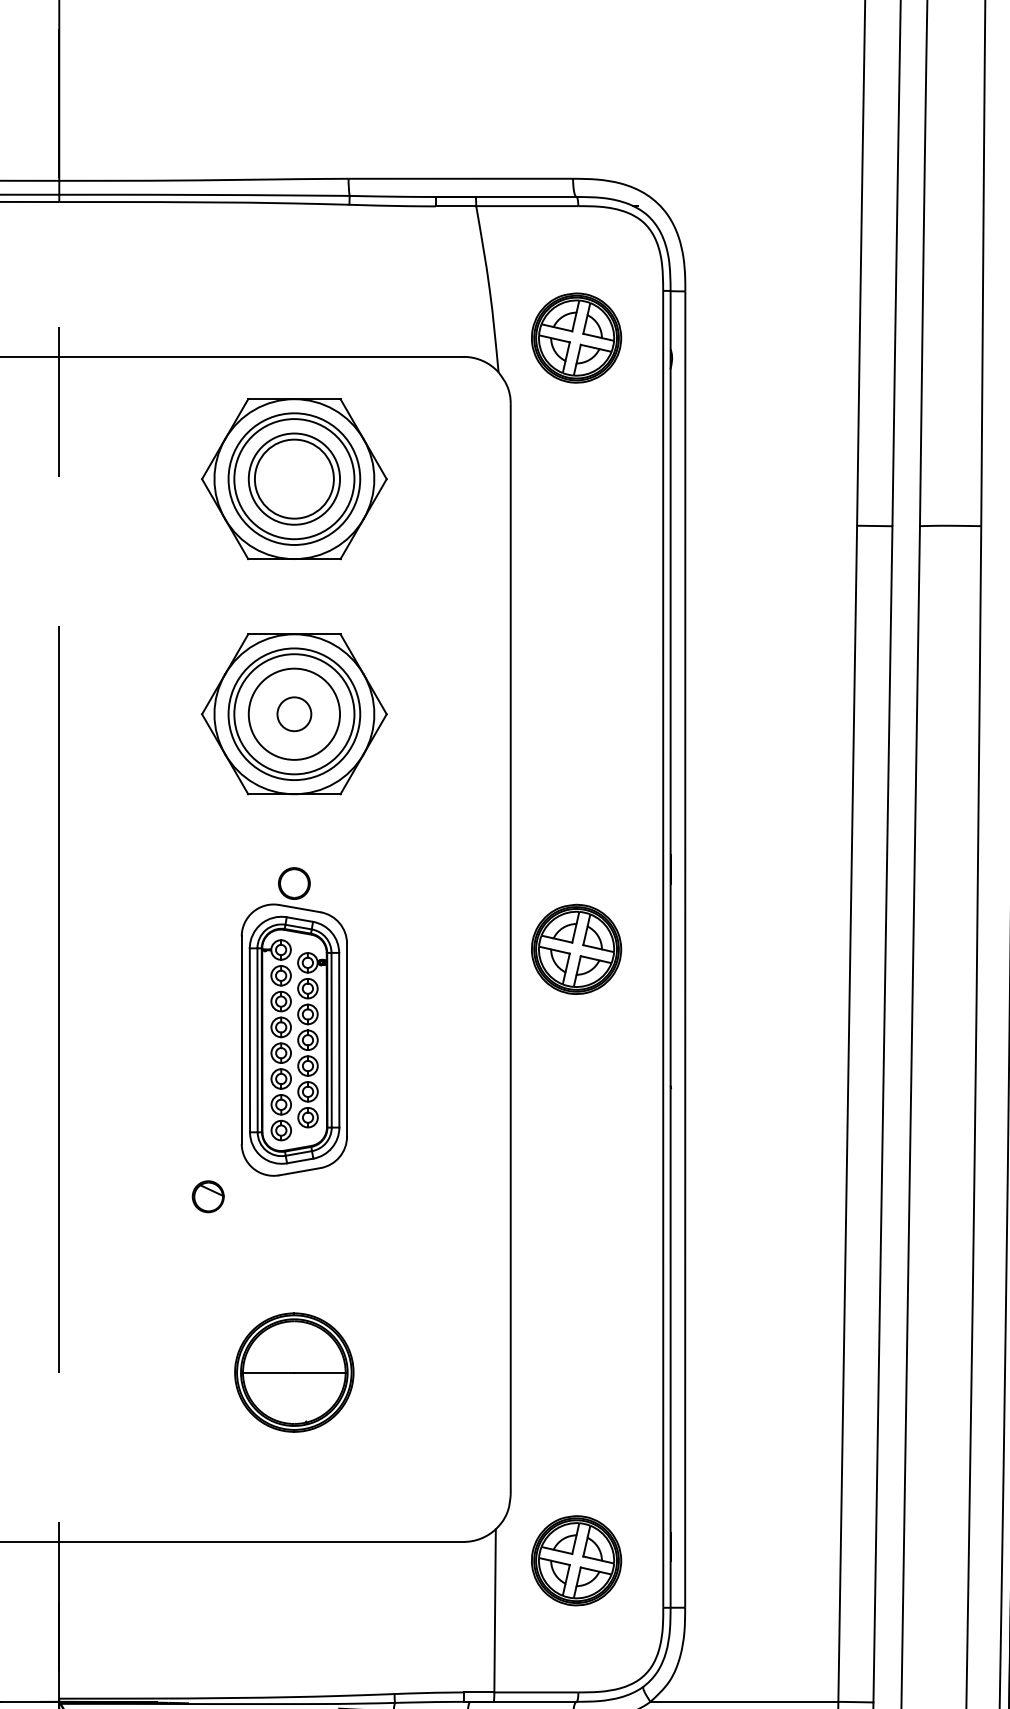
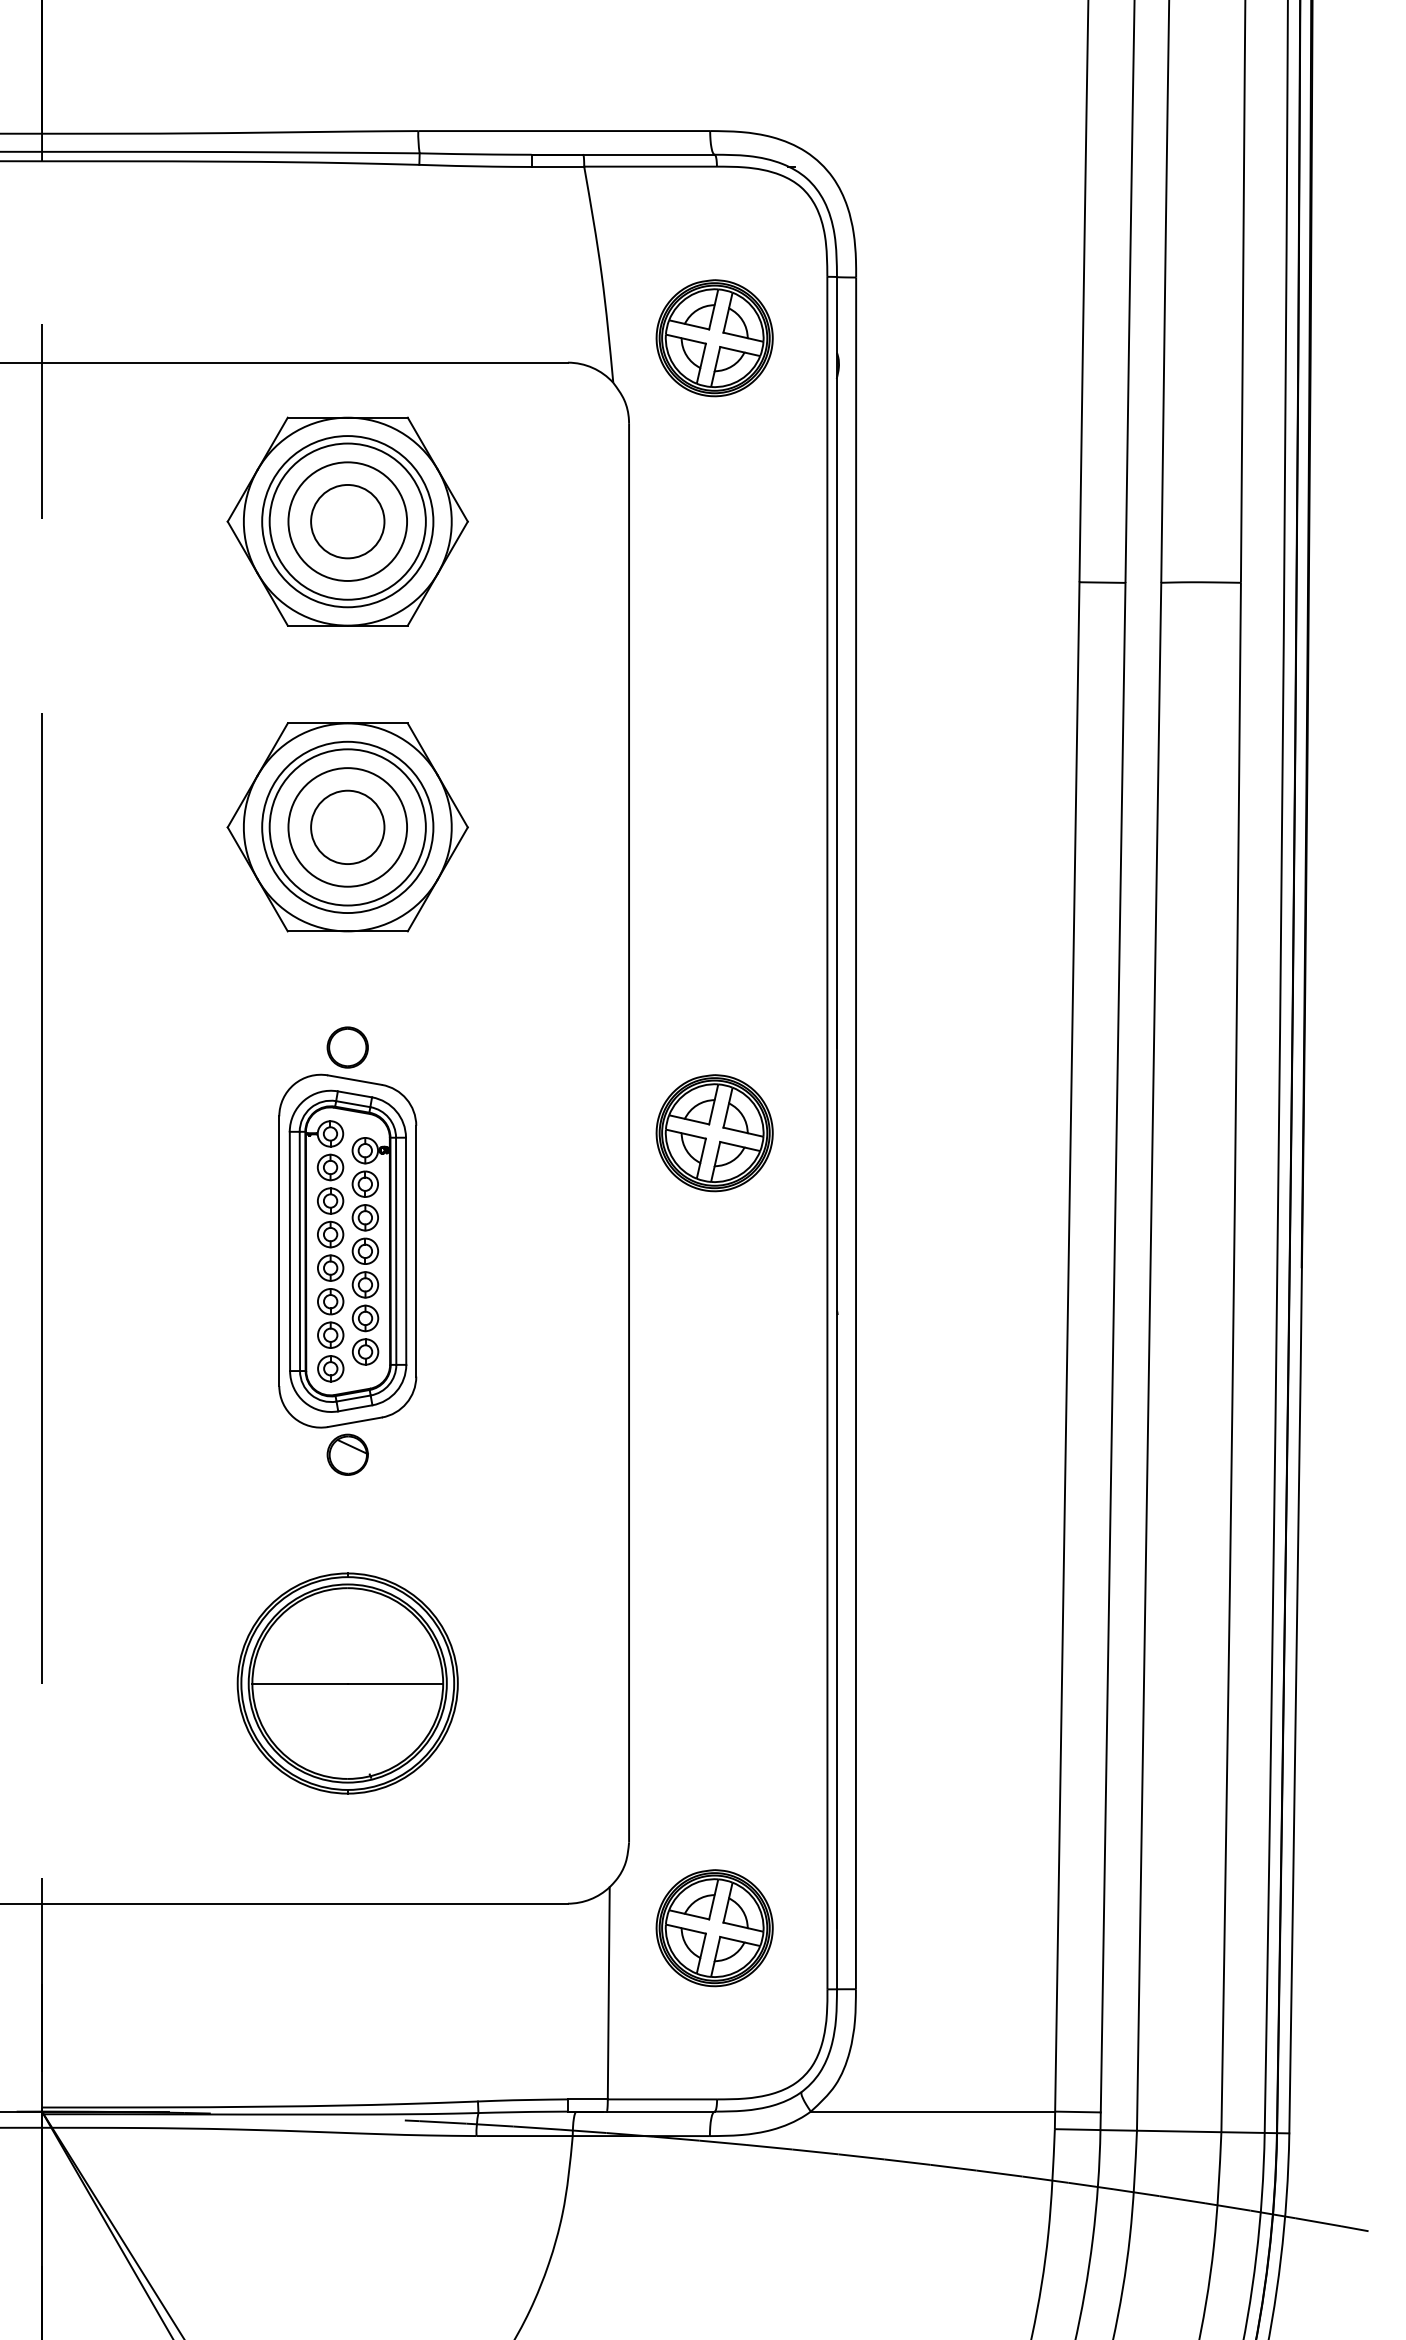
circle: (294, 479) -> (347, 521), size x0.71
circle: (294, 714) -> (347, 827), size x1.67
part: (208, 1196) -> (347, 1454), moved
part: (294, 1372) -> (347, 1683), size x1.43

